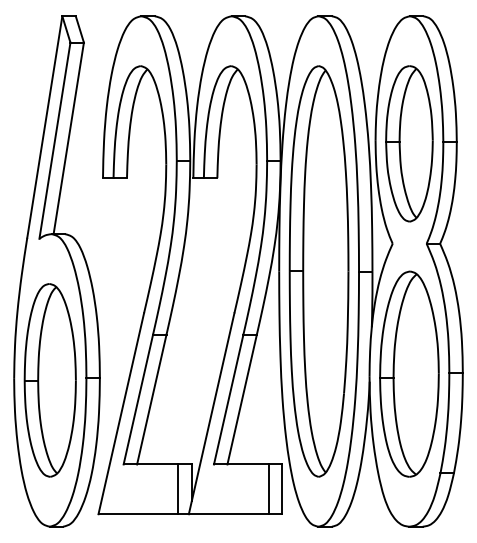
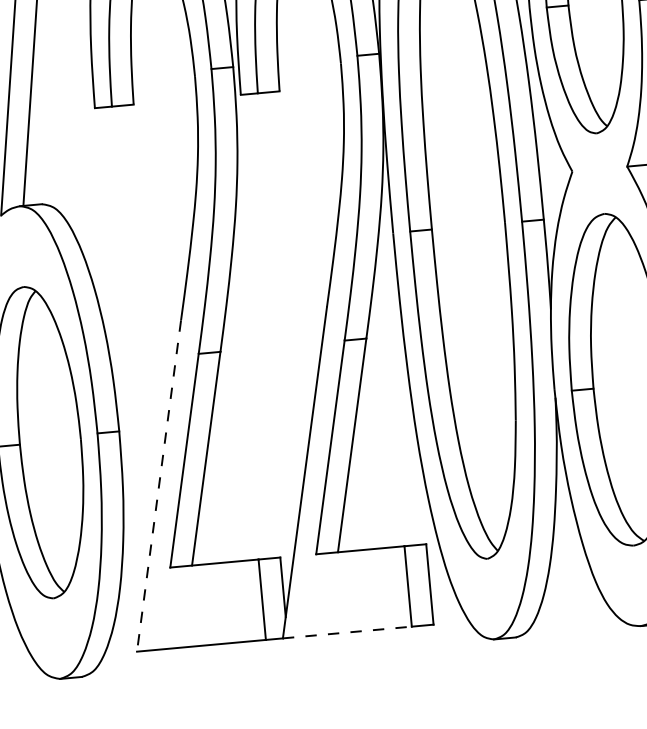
line: (121, 414) -> (159, 487), solid -> dashed
line: (228, 514) -> (347, 632), solid -> dashed

